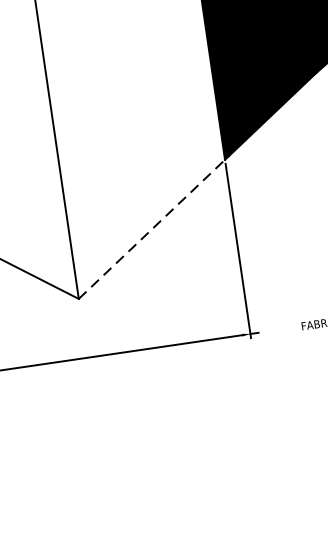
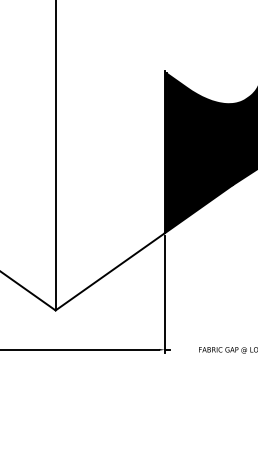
line: (152, 228) -> (110, 271), dashed -> solid

